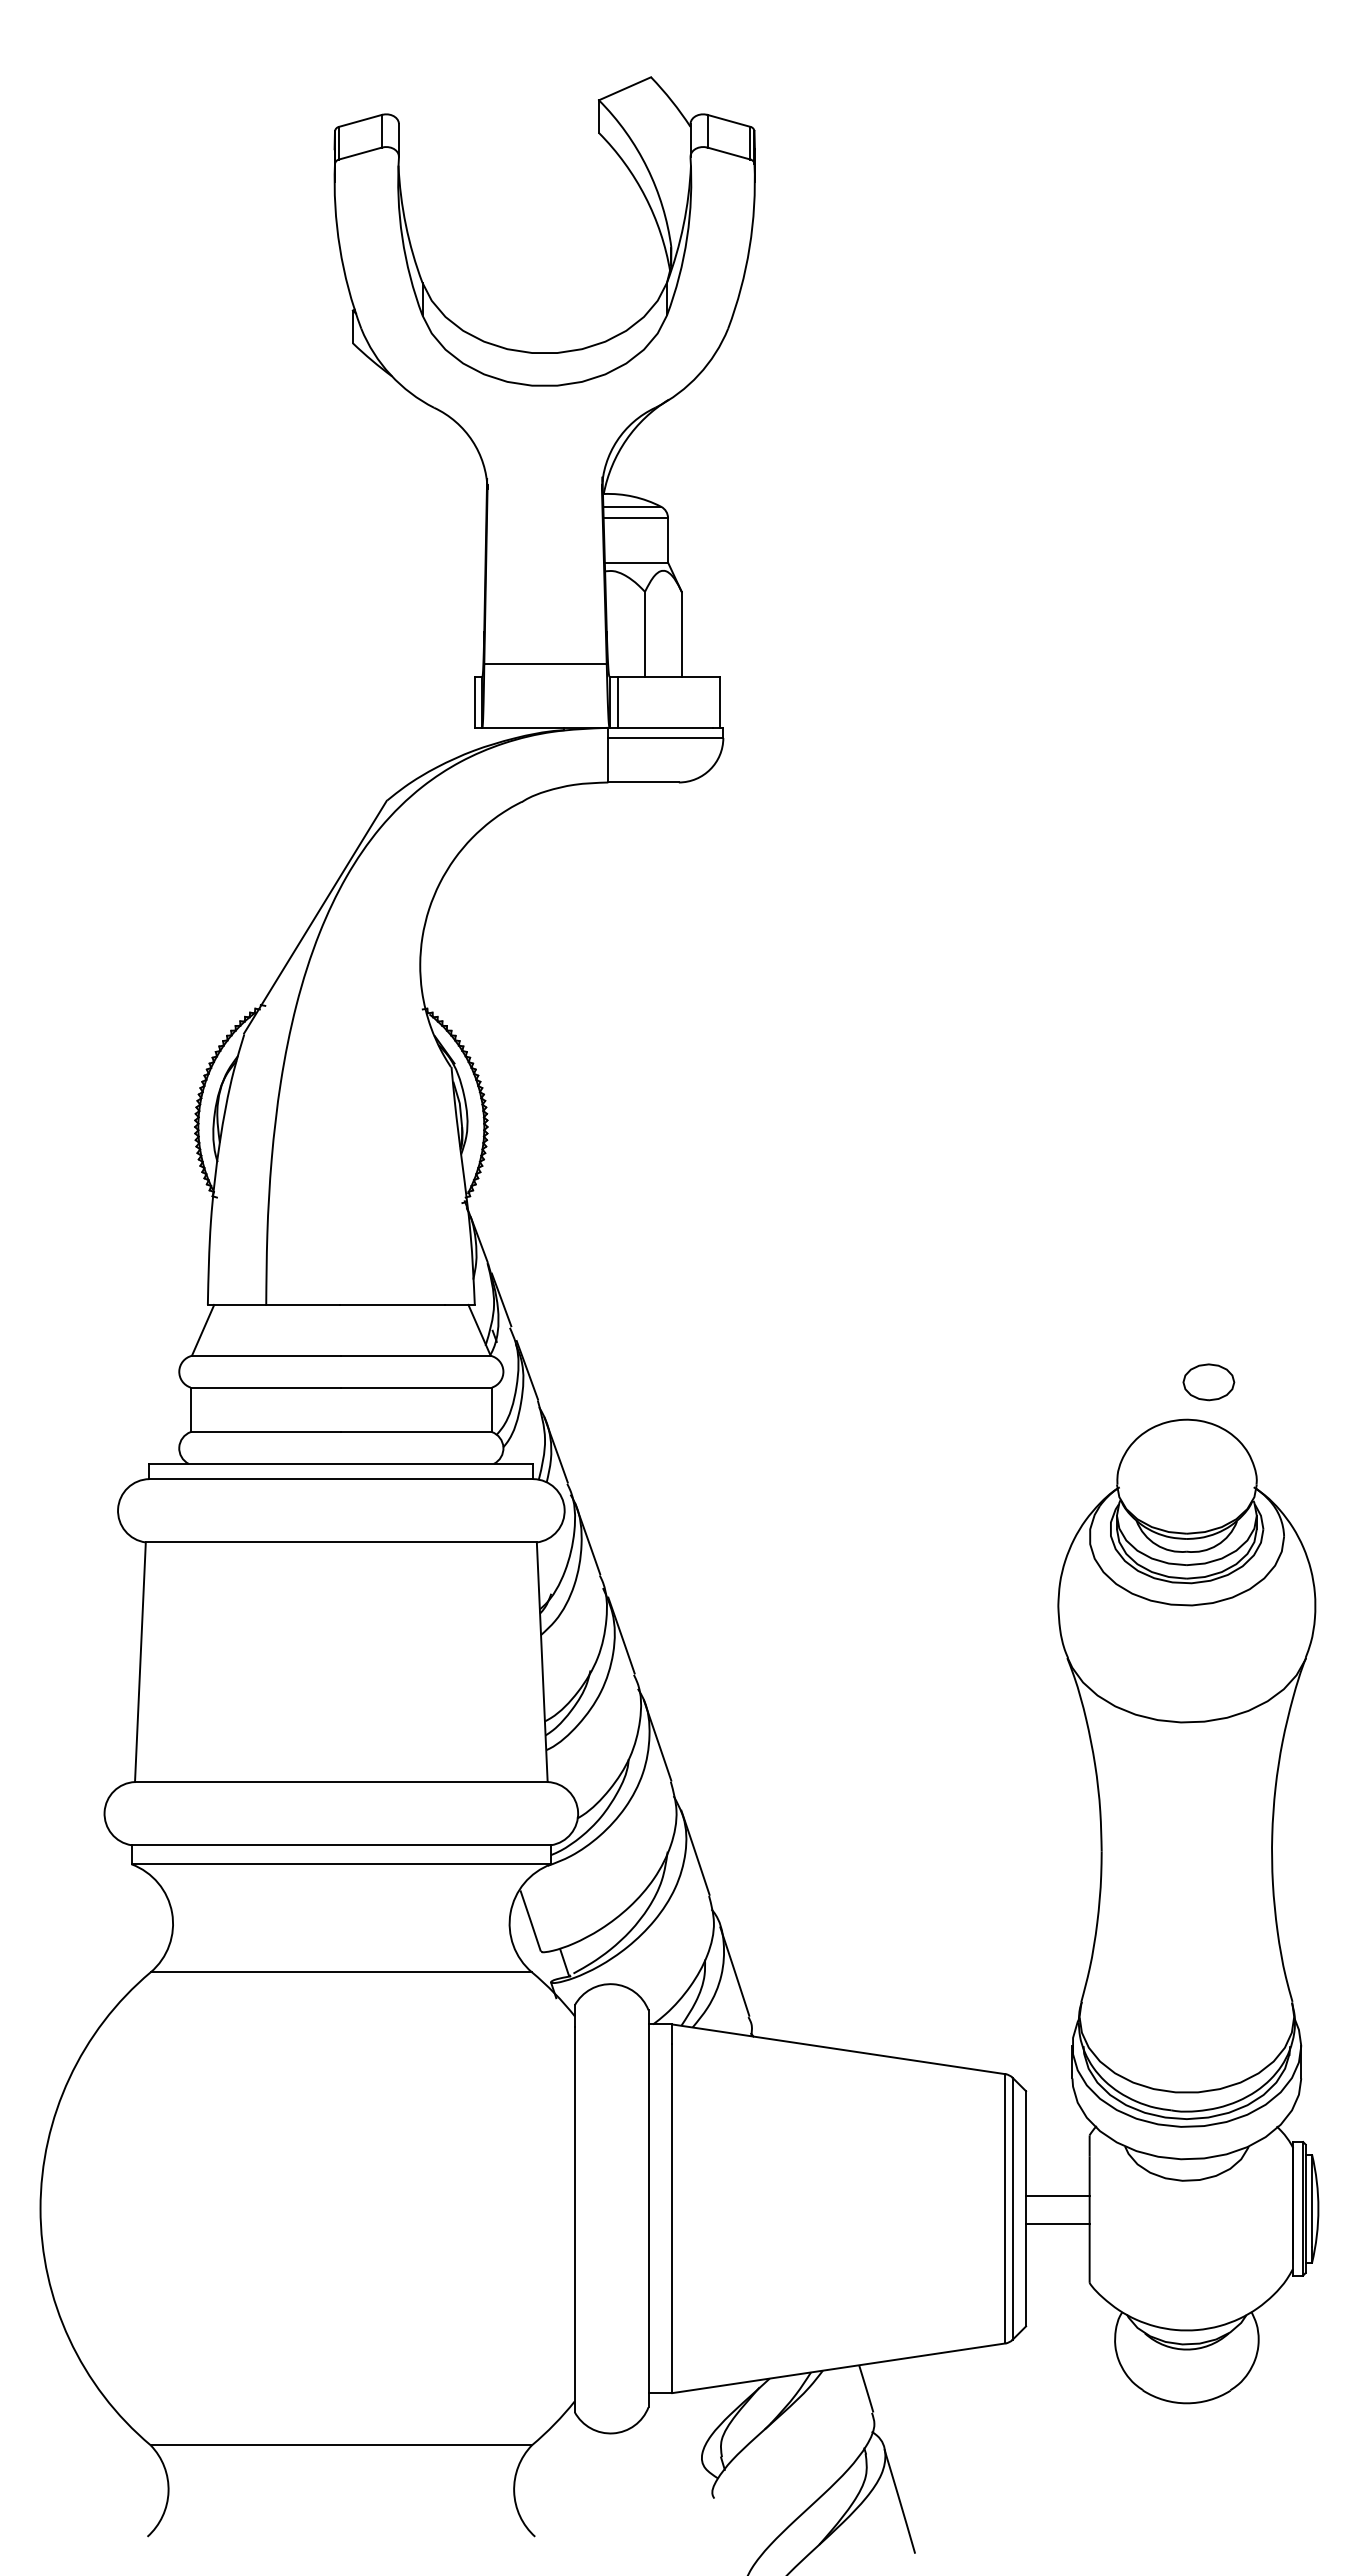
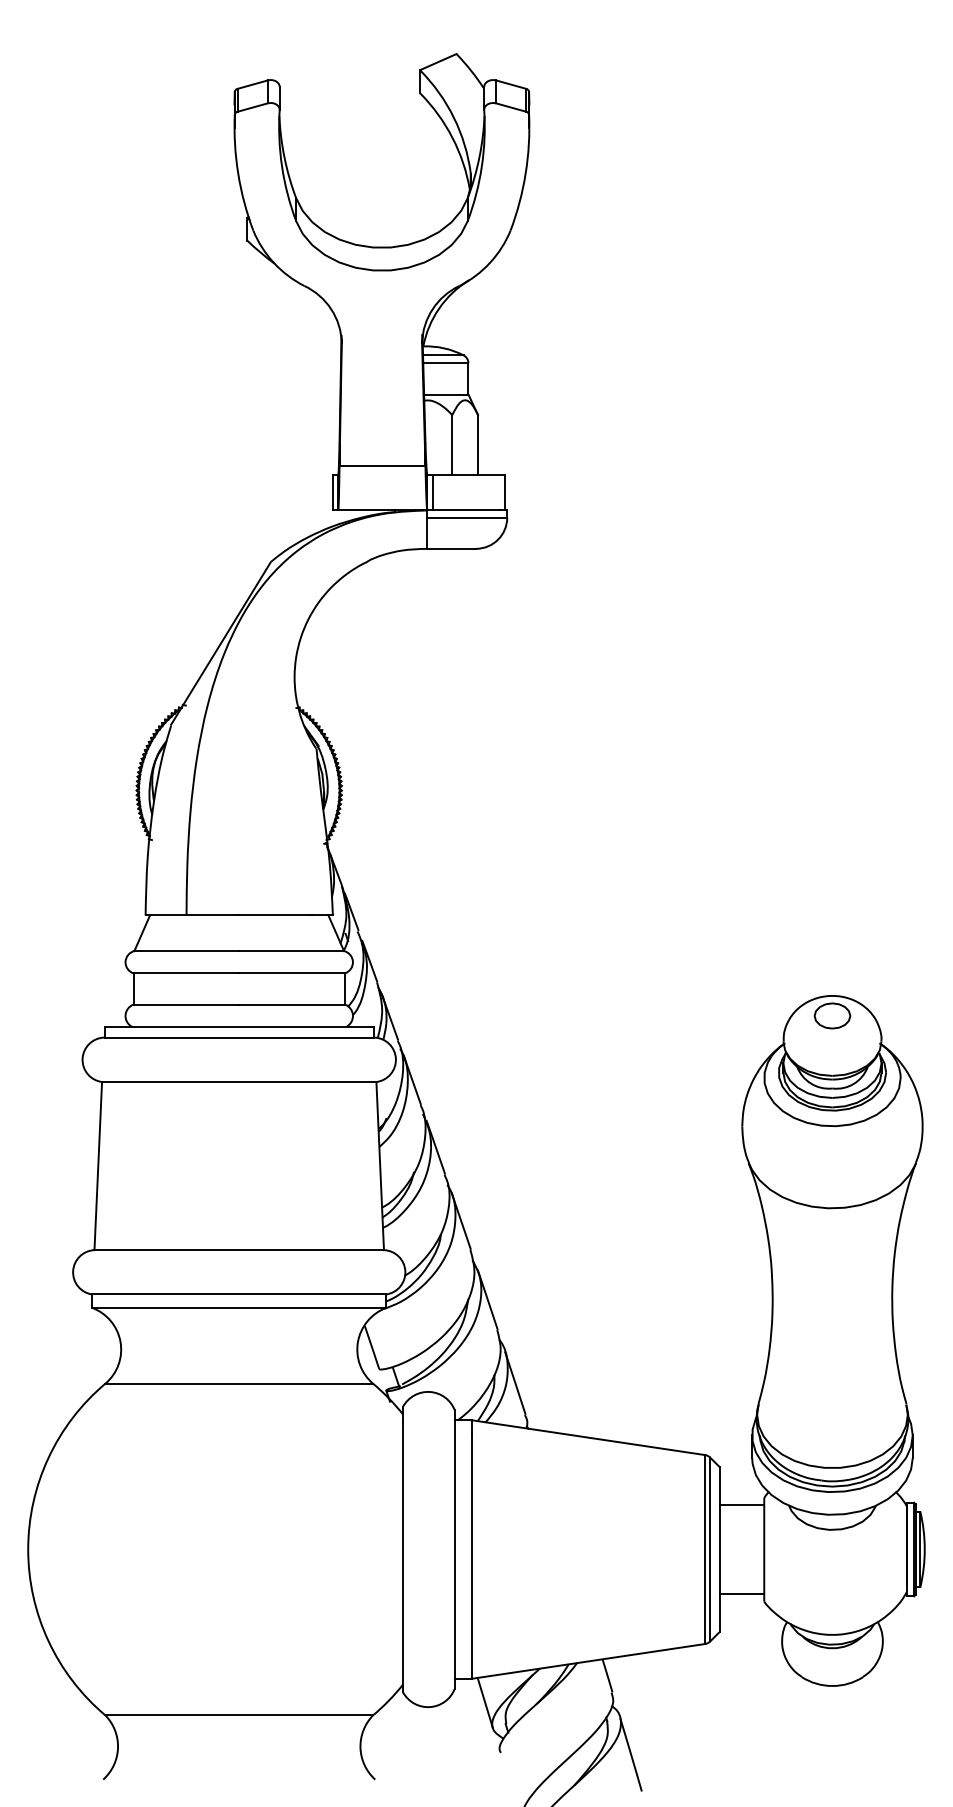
part: (1208, 1382) -> (832, 1016), moved
line: (1057, 2196) -> (741, 1505), moved
line: (1057, 2224) -> (741, 1594), moved
line: (691, 2426) -> (484, 1702), added

